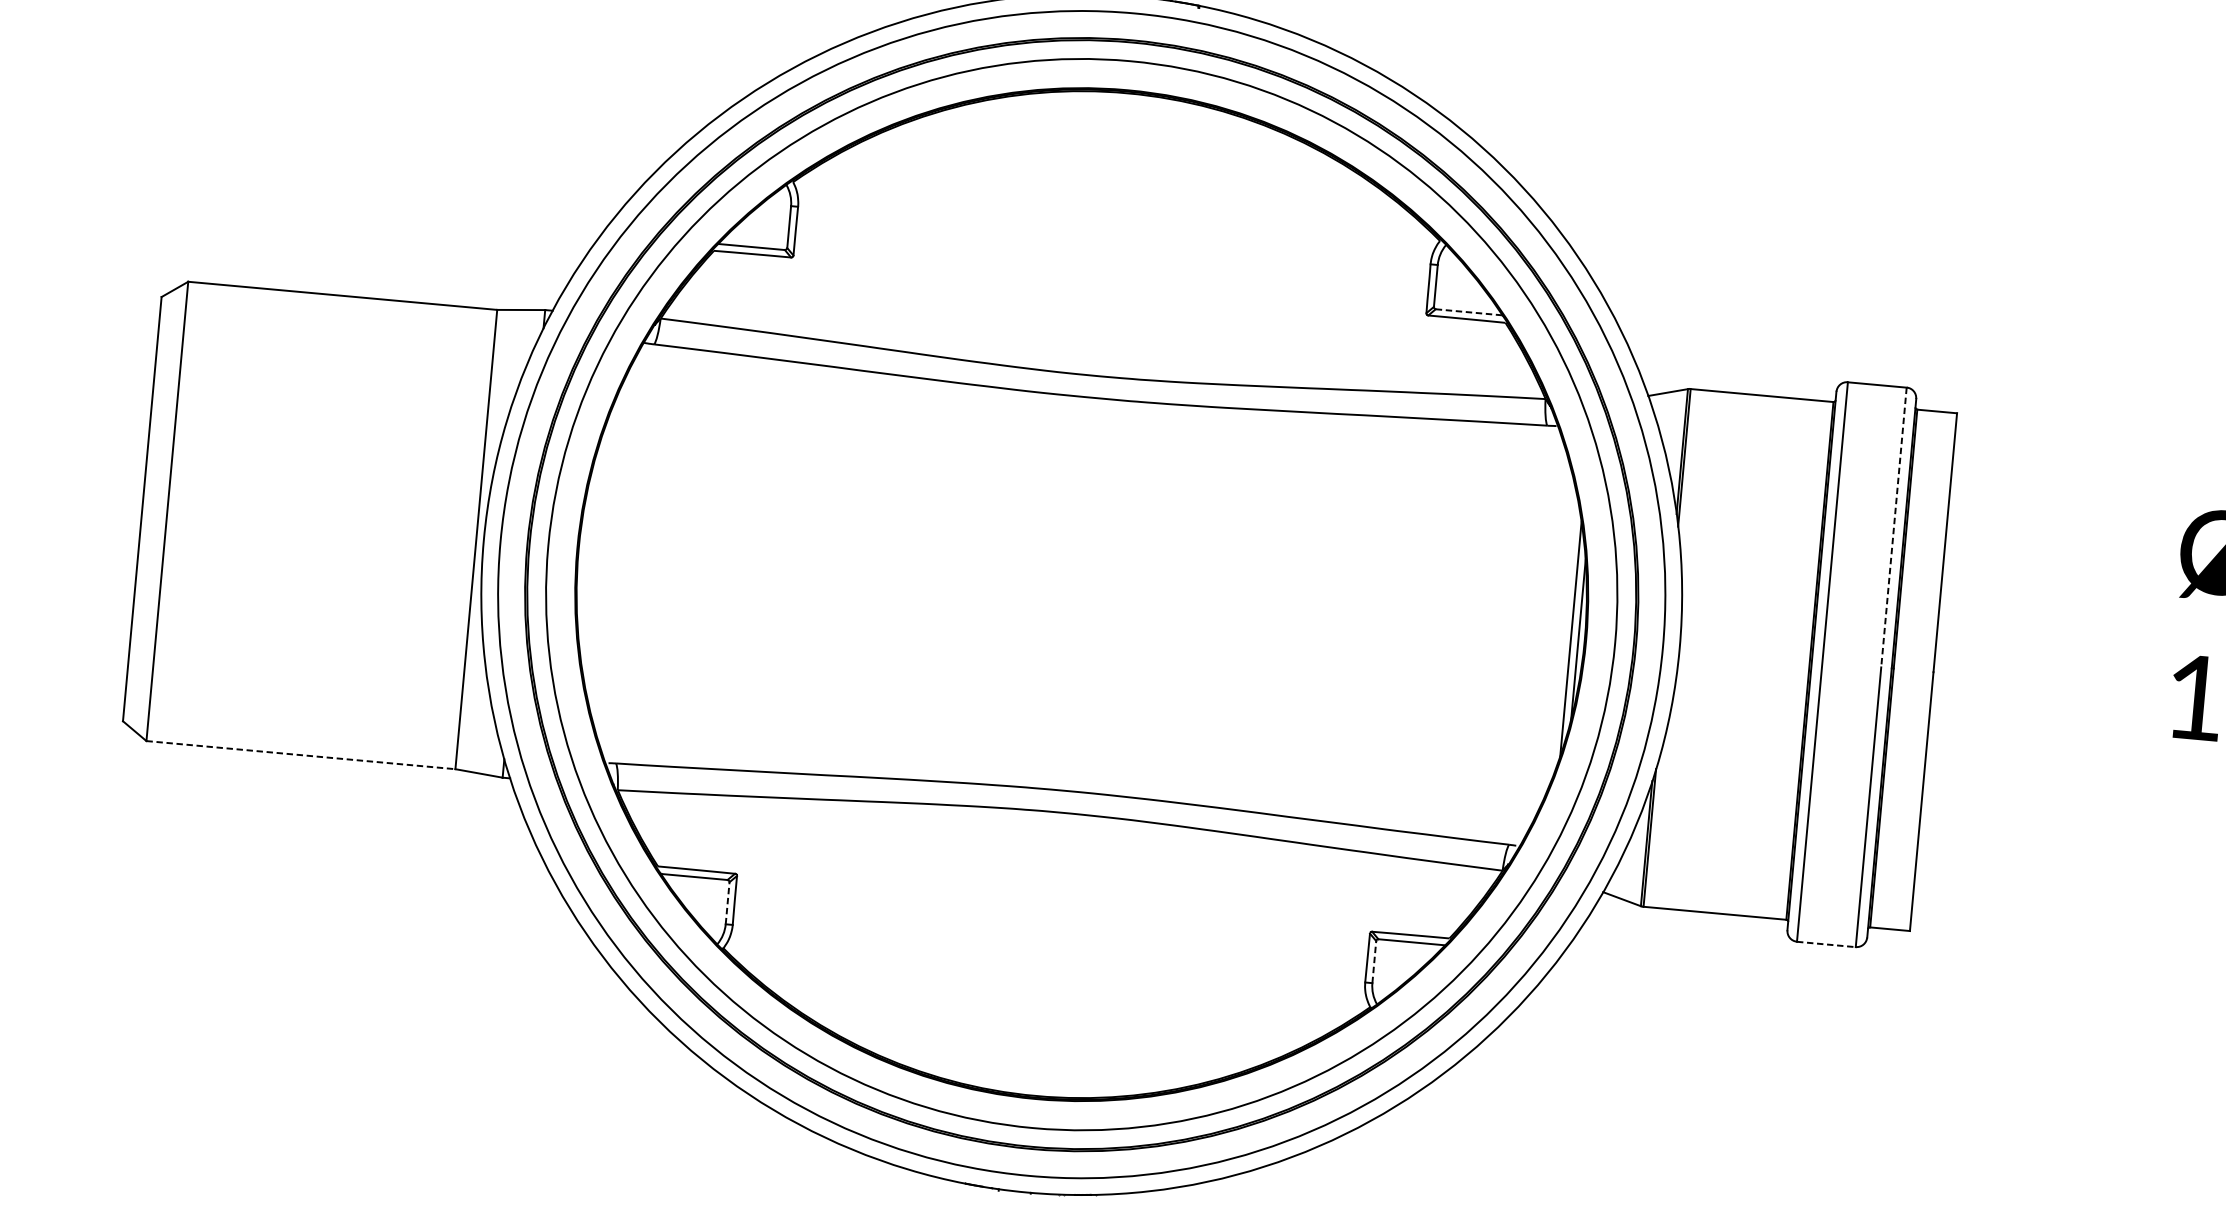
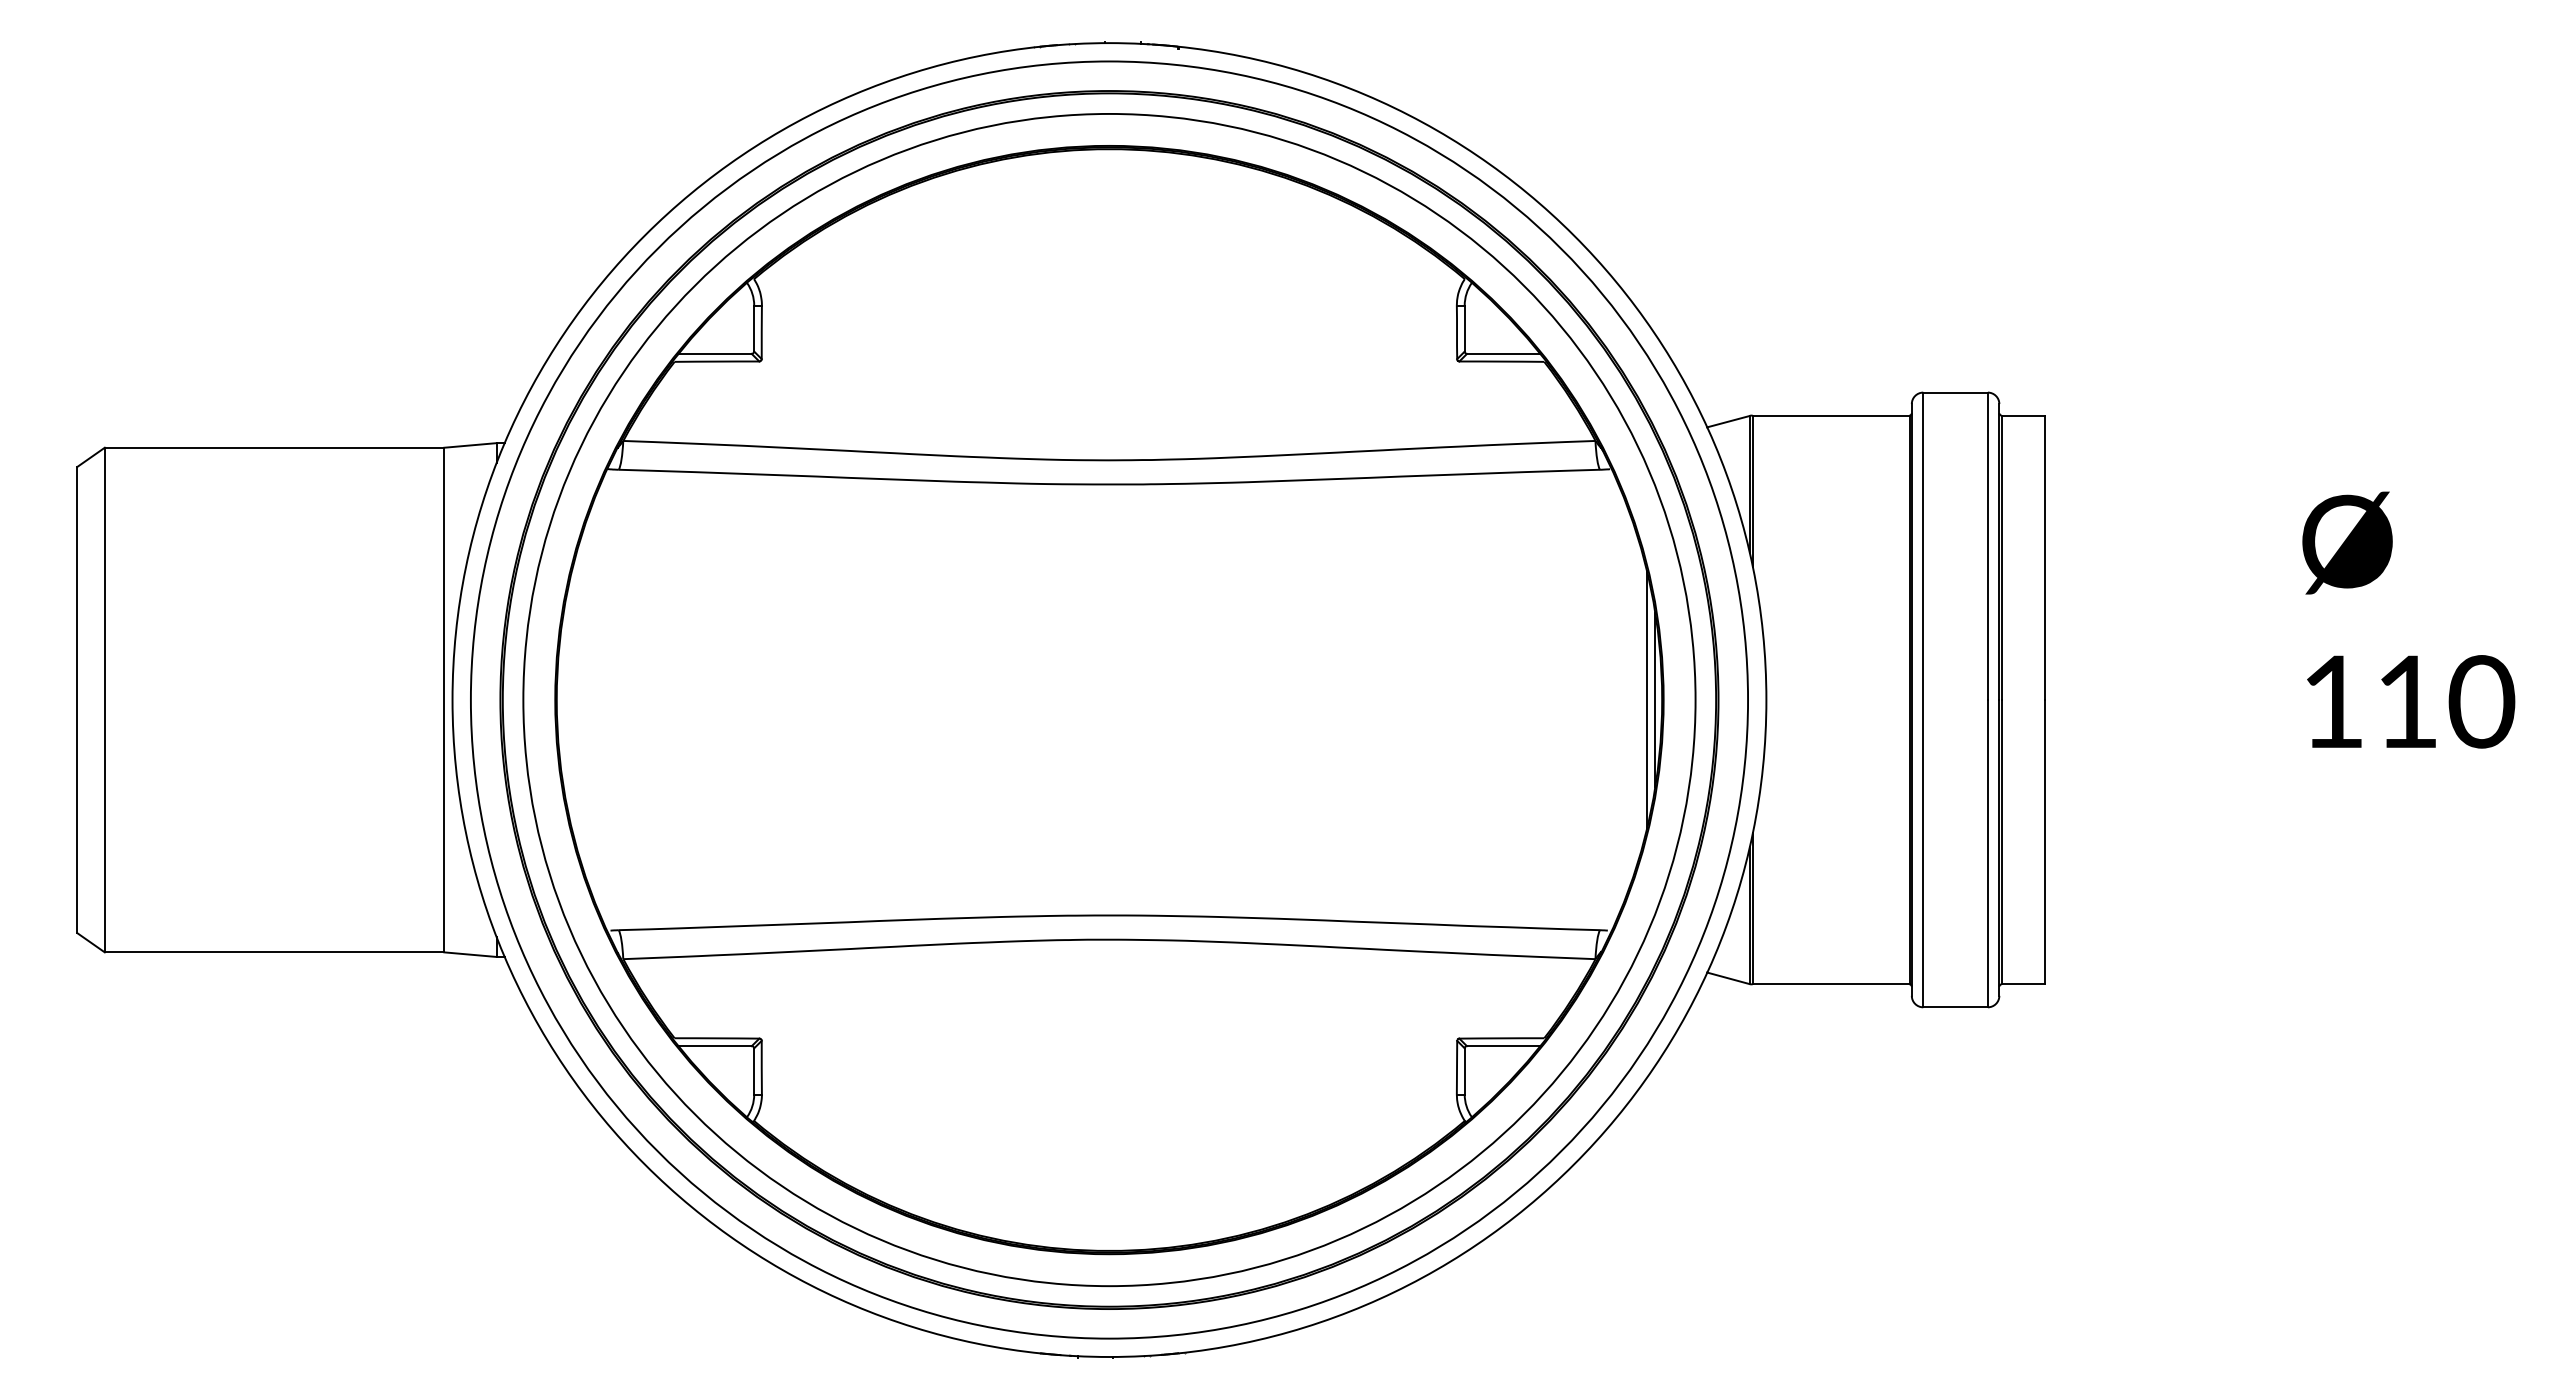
line: (1469, 311) -> (1503, 353), dashed -> solid
line: (1893, 527) -> (1987, 546), dashed -> solid
line: (300, 755) -> (274, 952), dashed -> solid
line: (727, 902) -> (754, 1070), dashed -> solid
line: (1827, 944) -> (1956, 1007), dashed -> solid
line: (1374, 961) -> (1464, 1070), dashed -> solid

